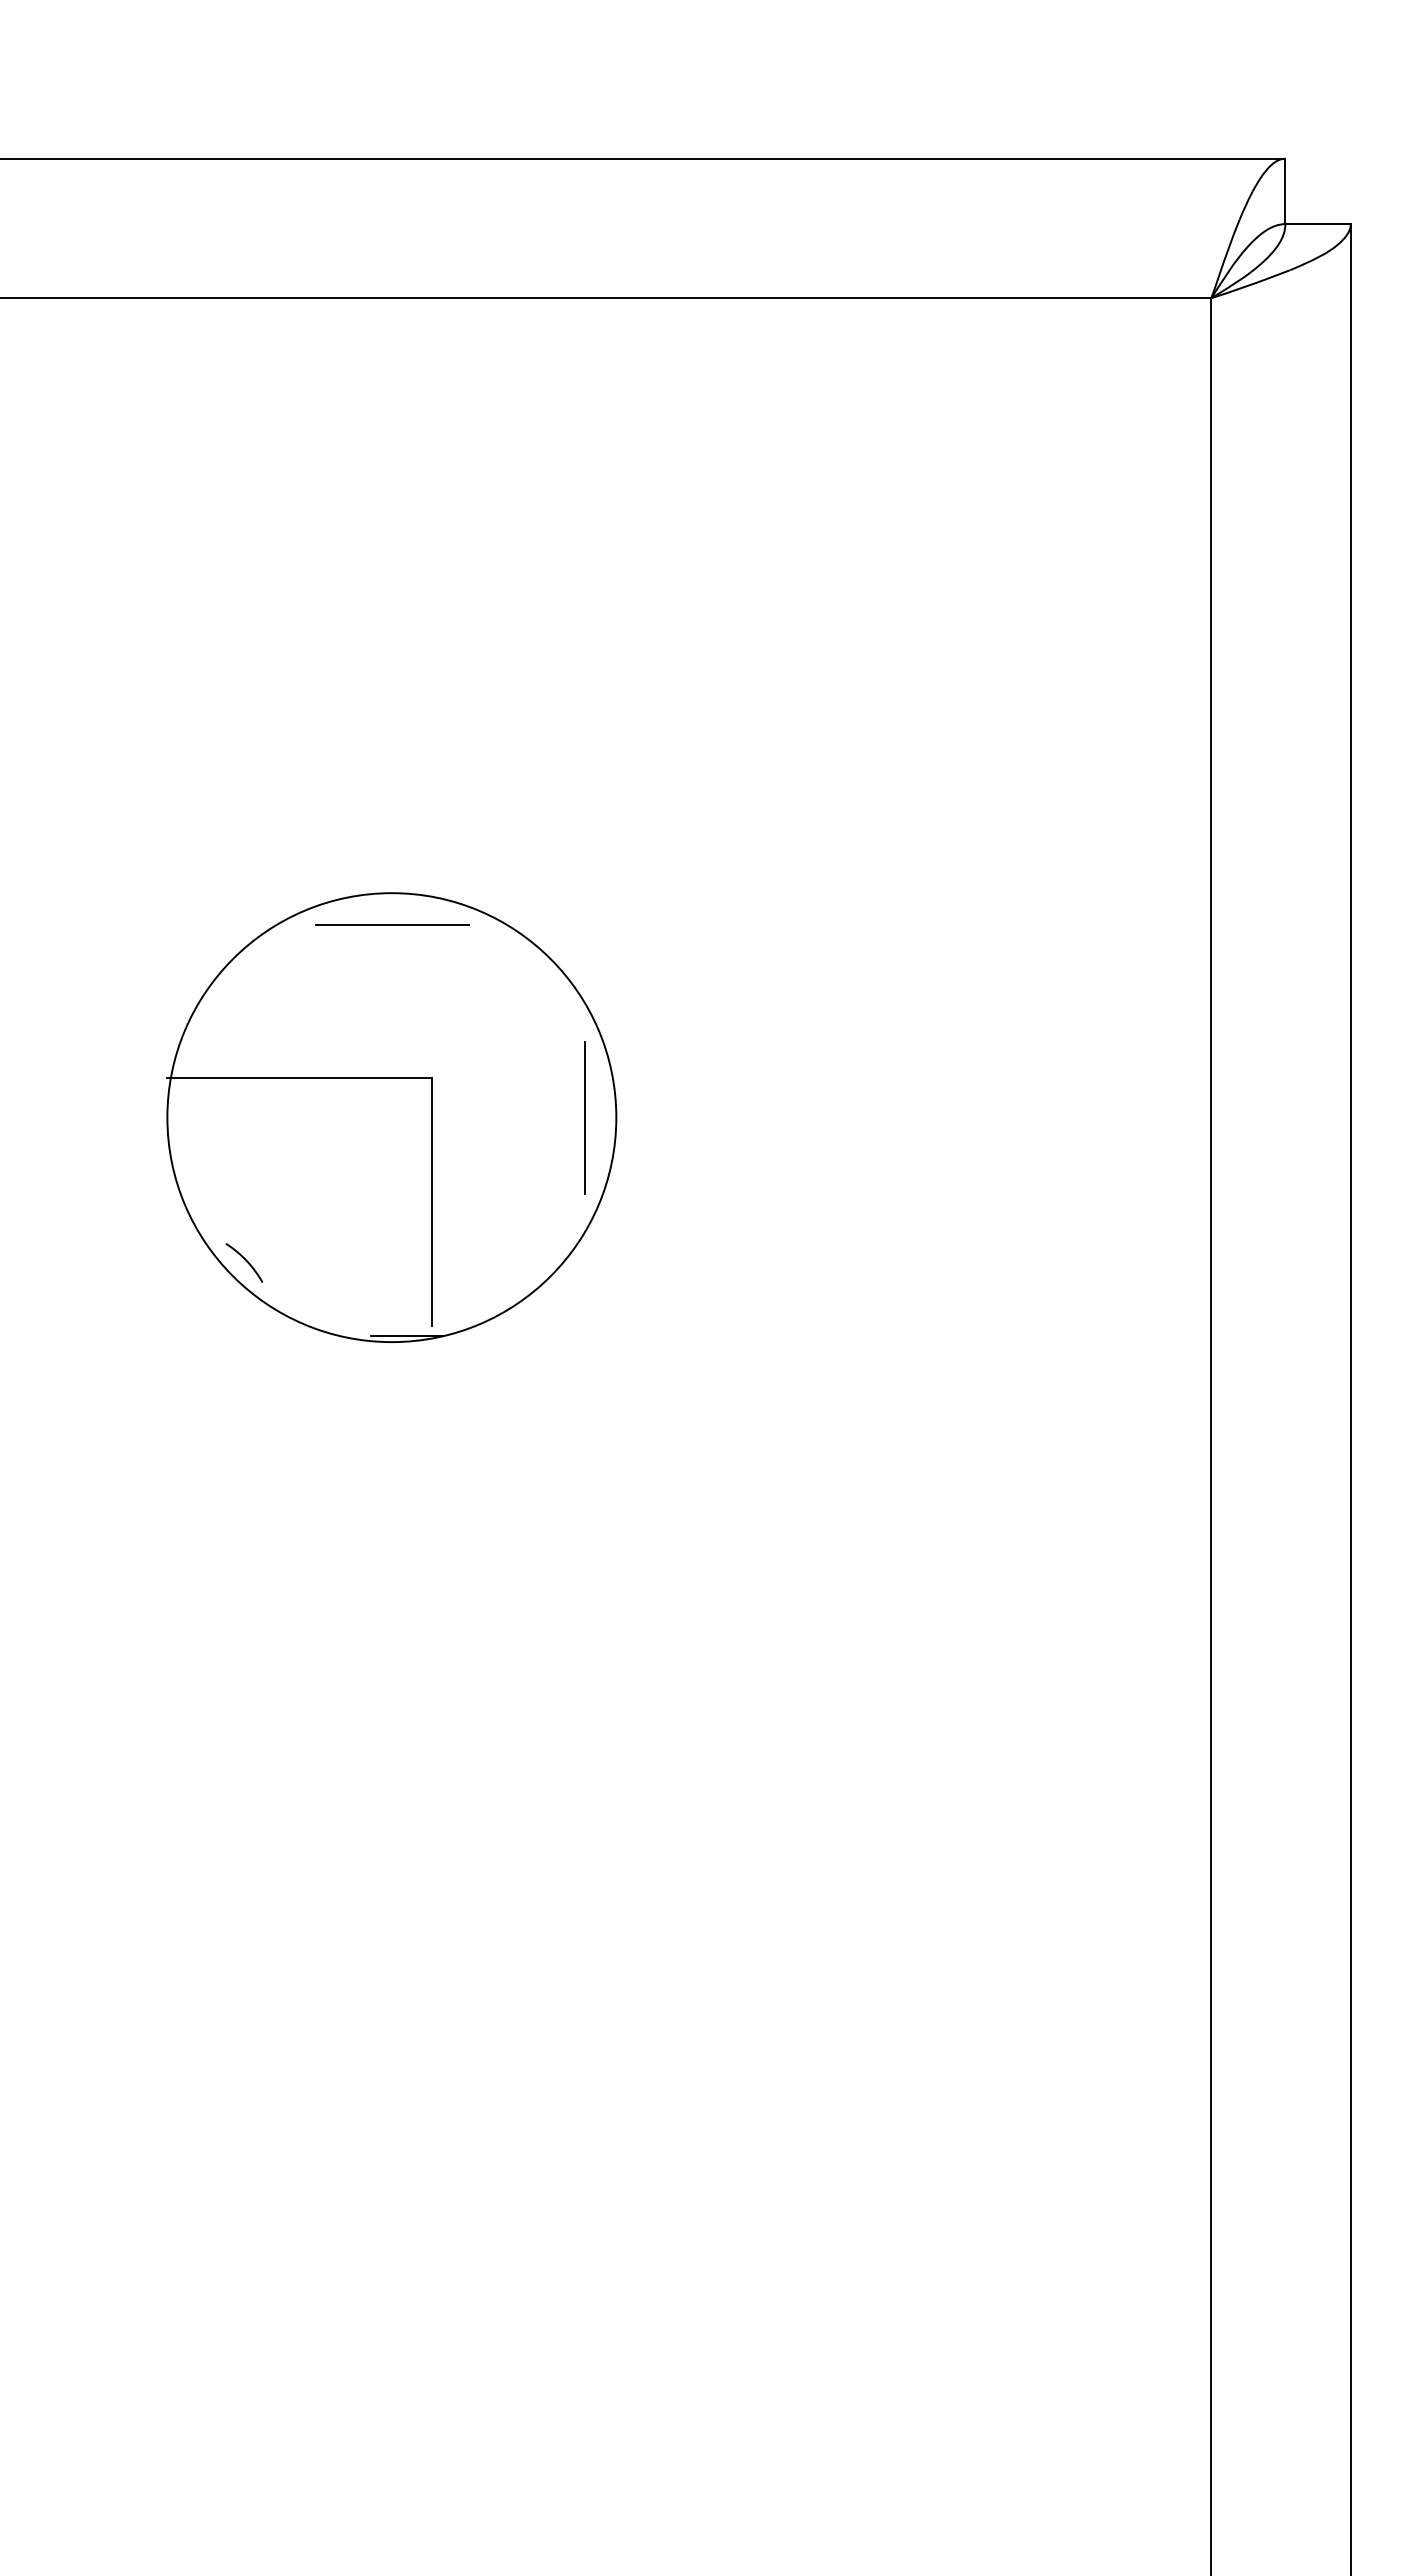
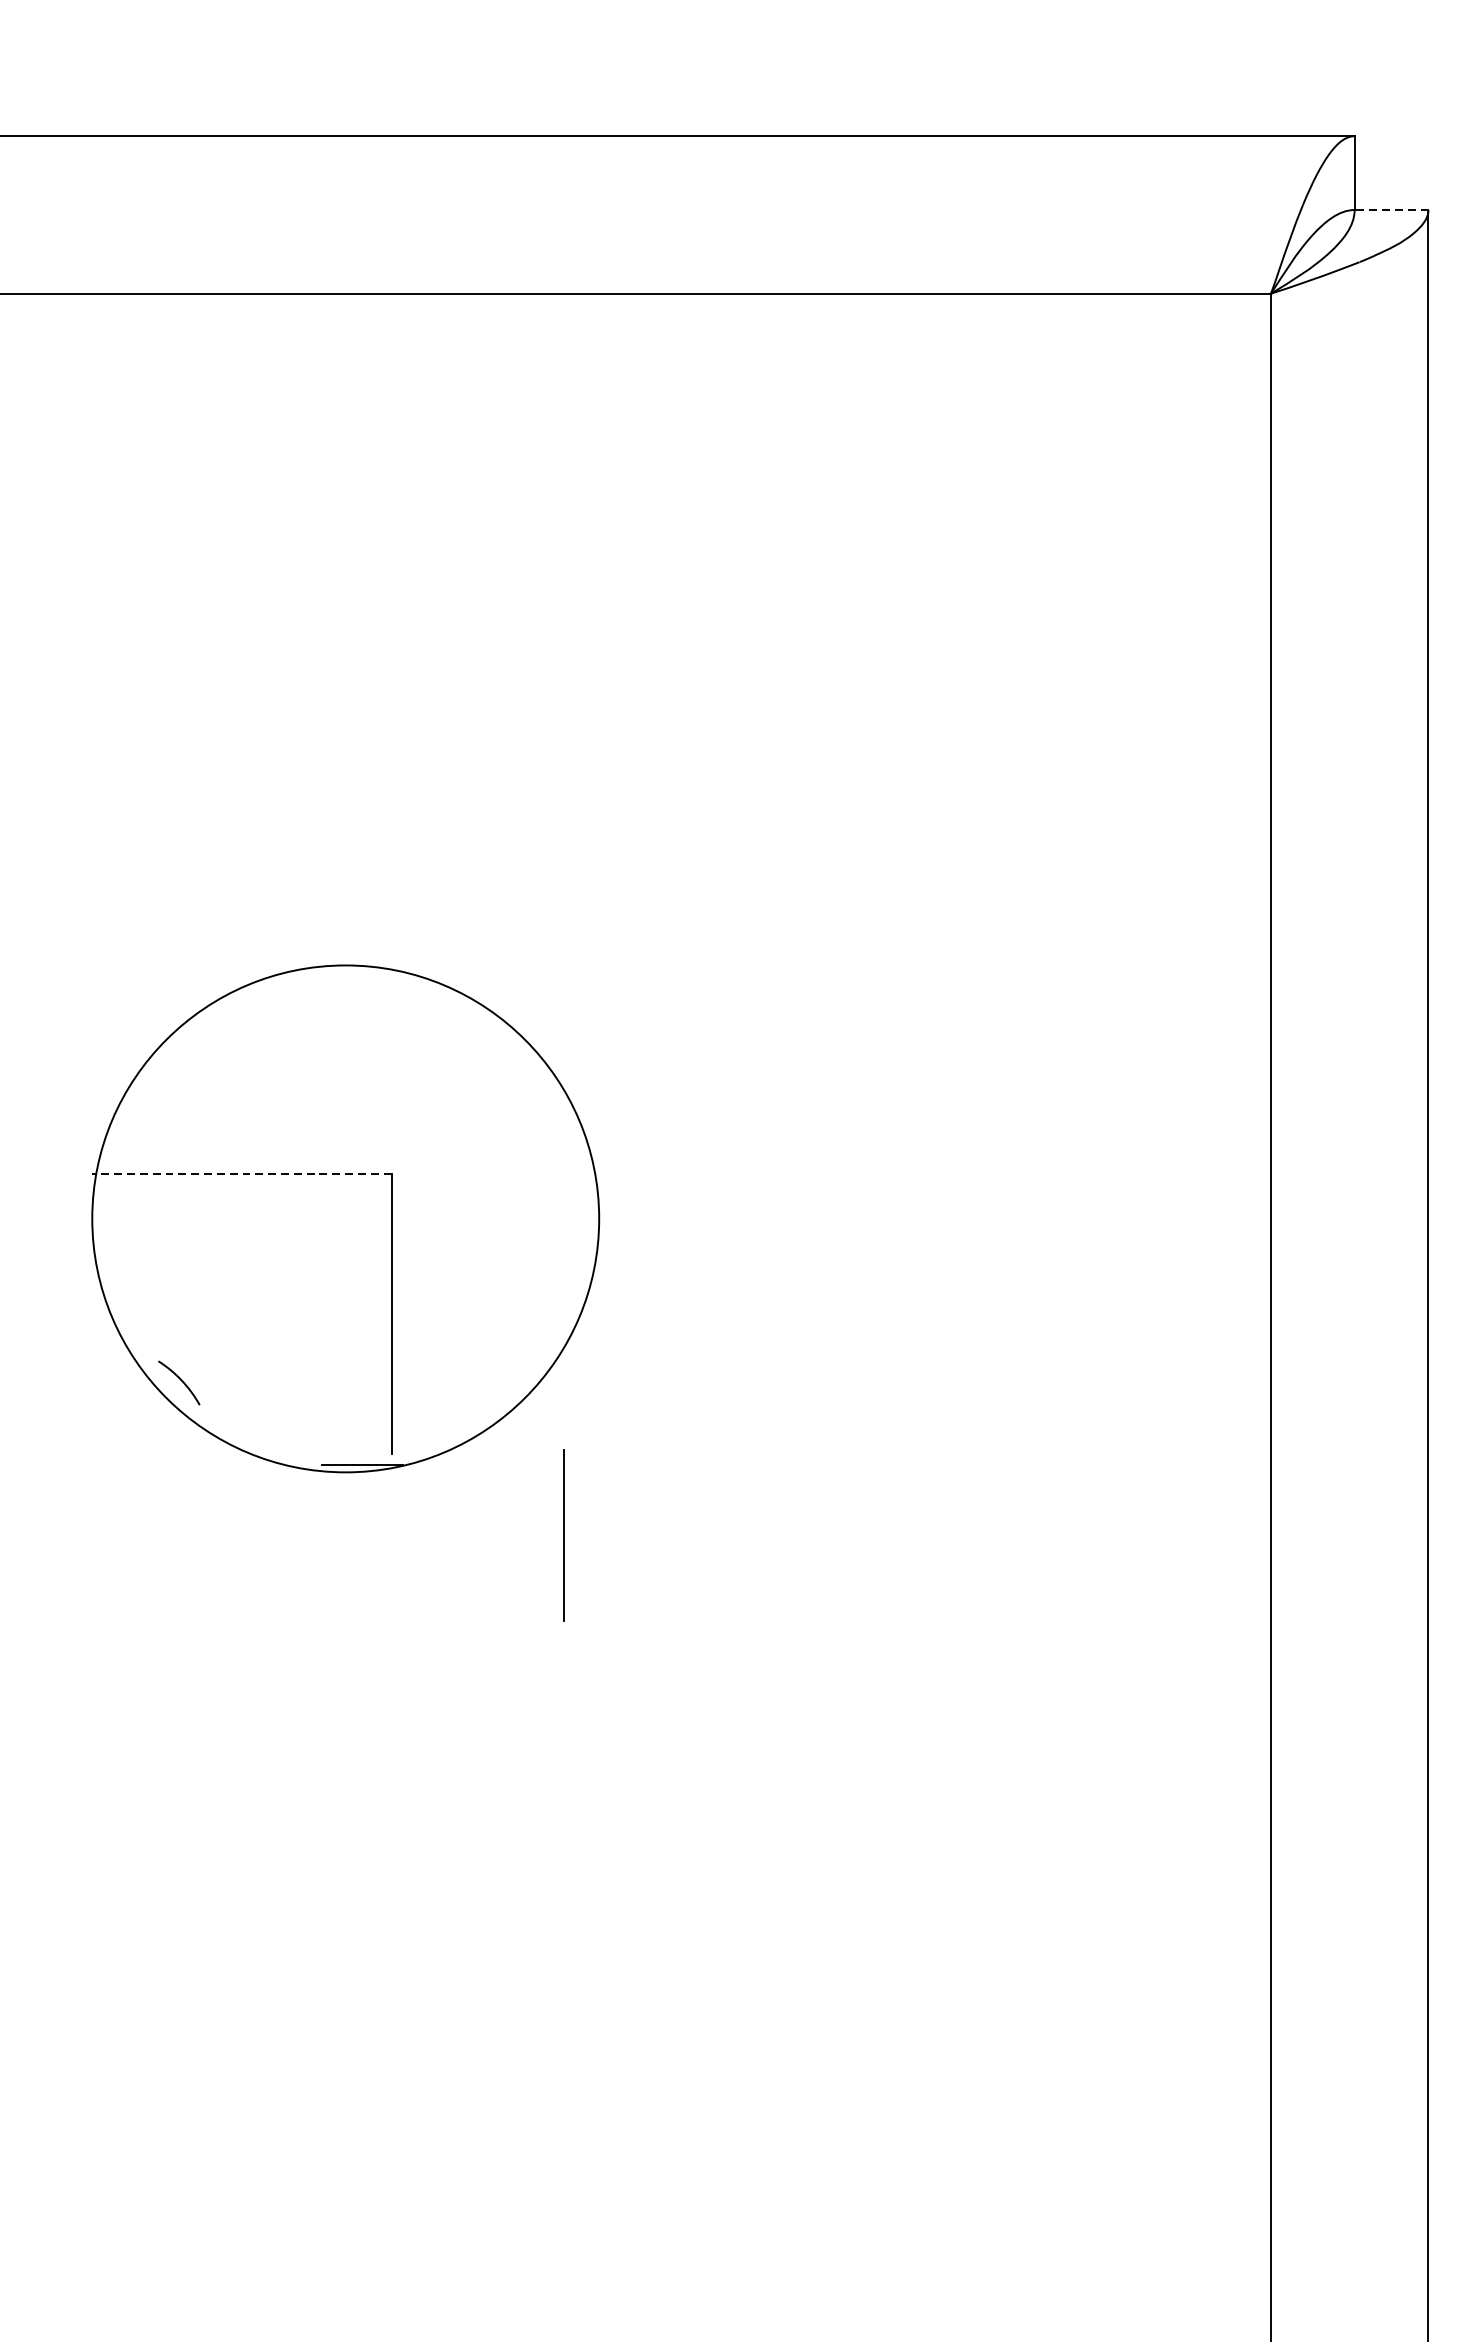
line: (1318, 224) -> (1392, 210), solid -> dashed
line: (391, 925) -> (345, 1001), removed
line: (299, 1077) -> (241, 1173), solid -> dashed
line: (584, 1117) -> (563, 1534), moved

